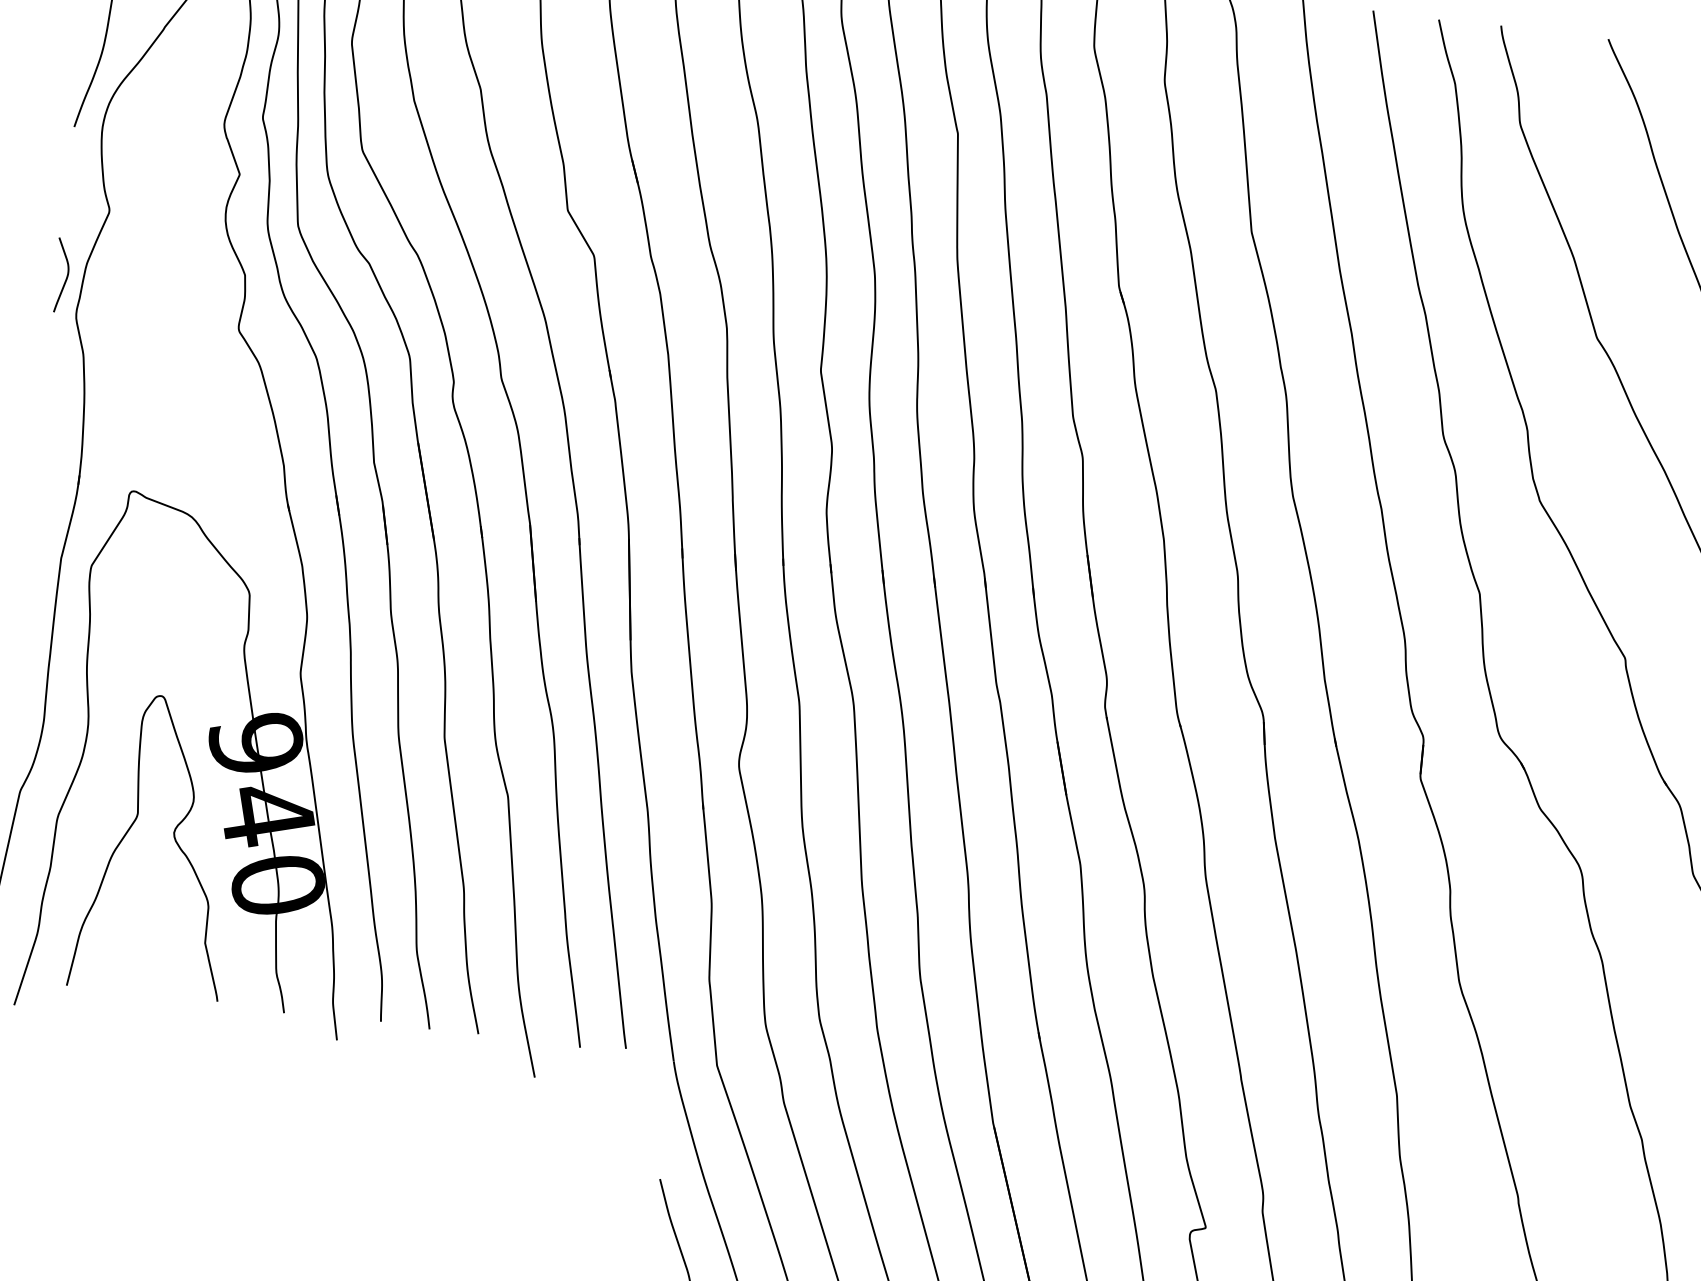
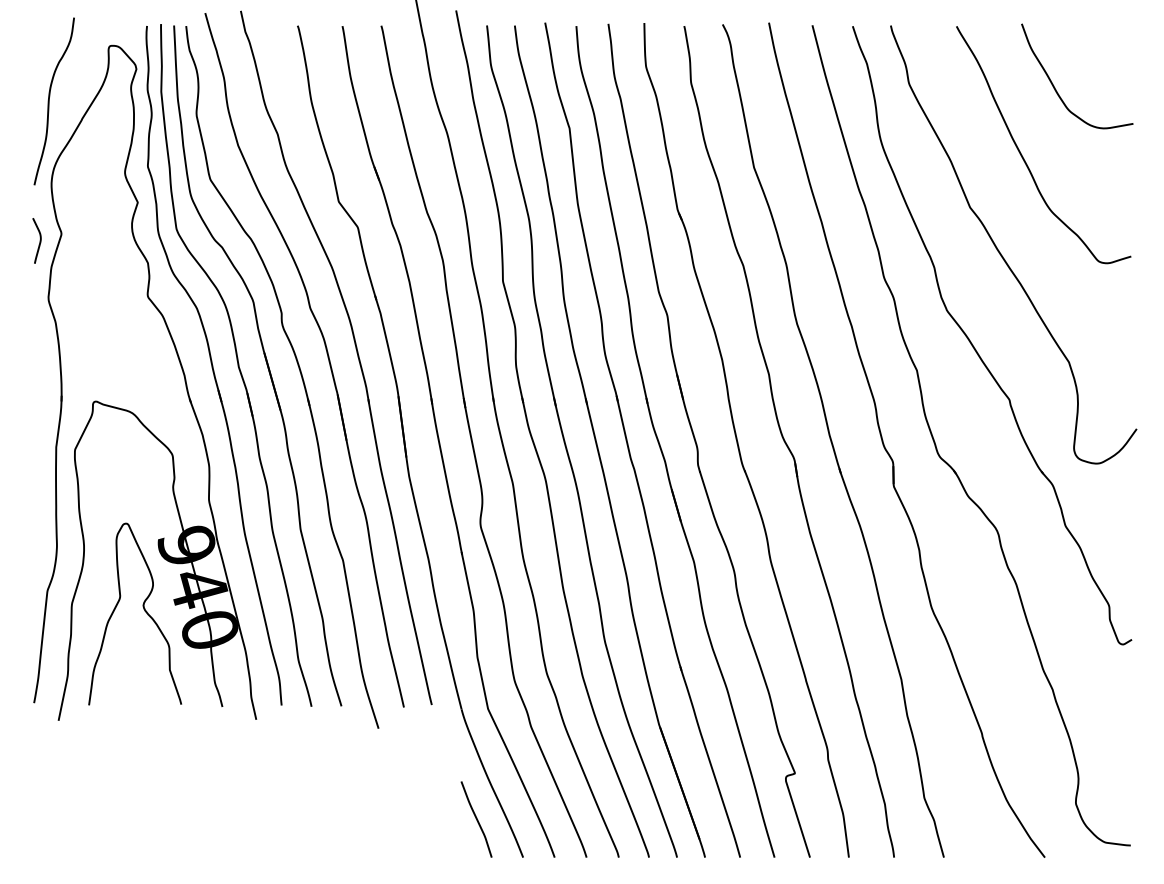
curve: (65, 275) -> (39, 240), moved

